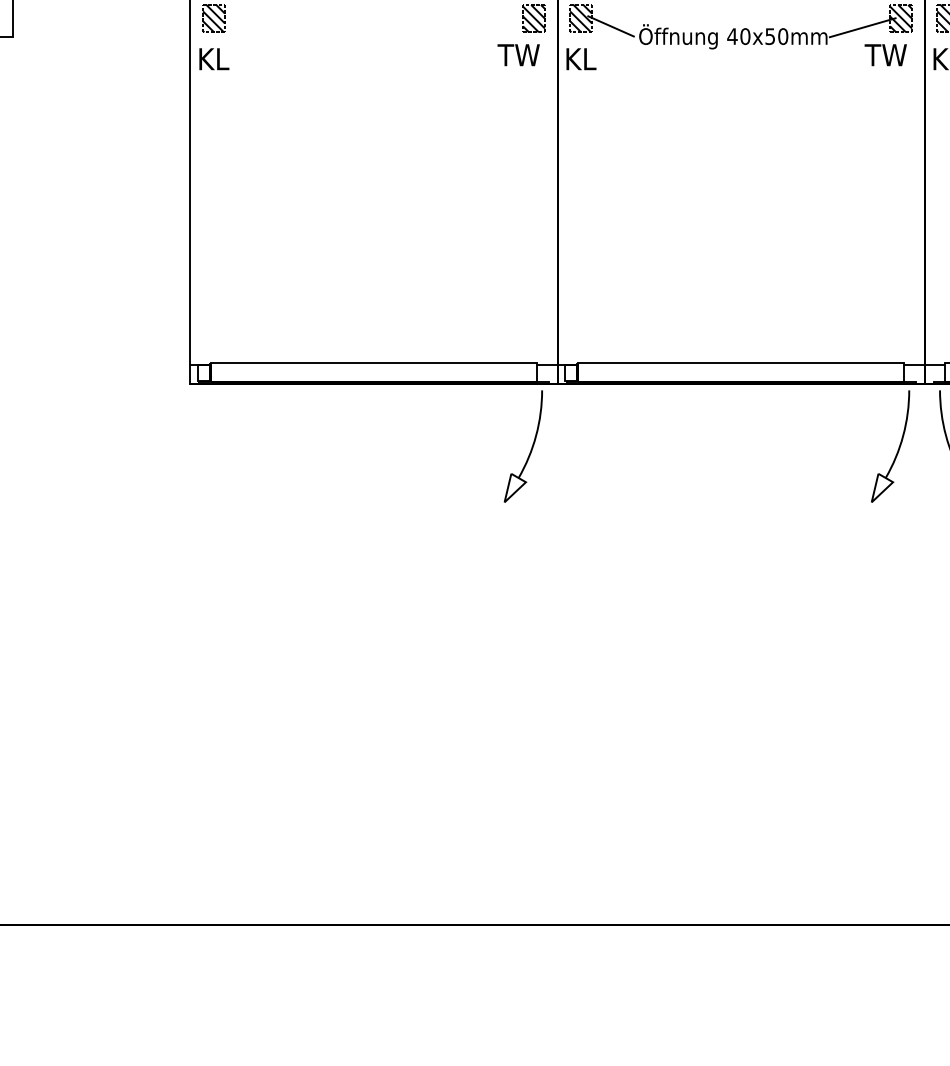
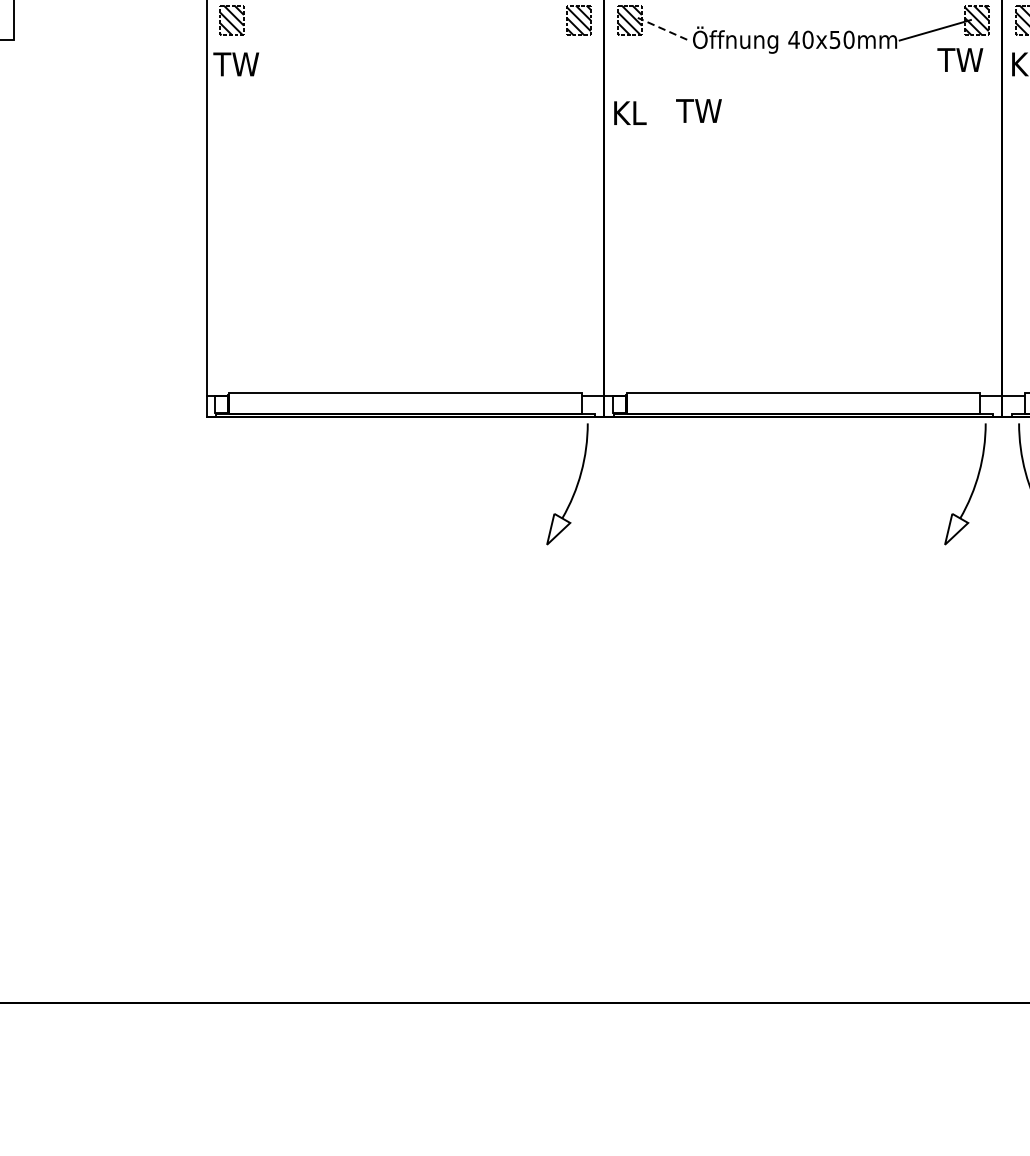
line: (611, 26) -> (662, 28), solid -> dashed
text: (518, 55) -> (698, 111), moved
text: (217, 59) -> (235, 64), KL -> TW
text: (581, 59) -> (630, 113), moved

